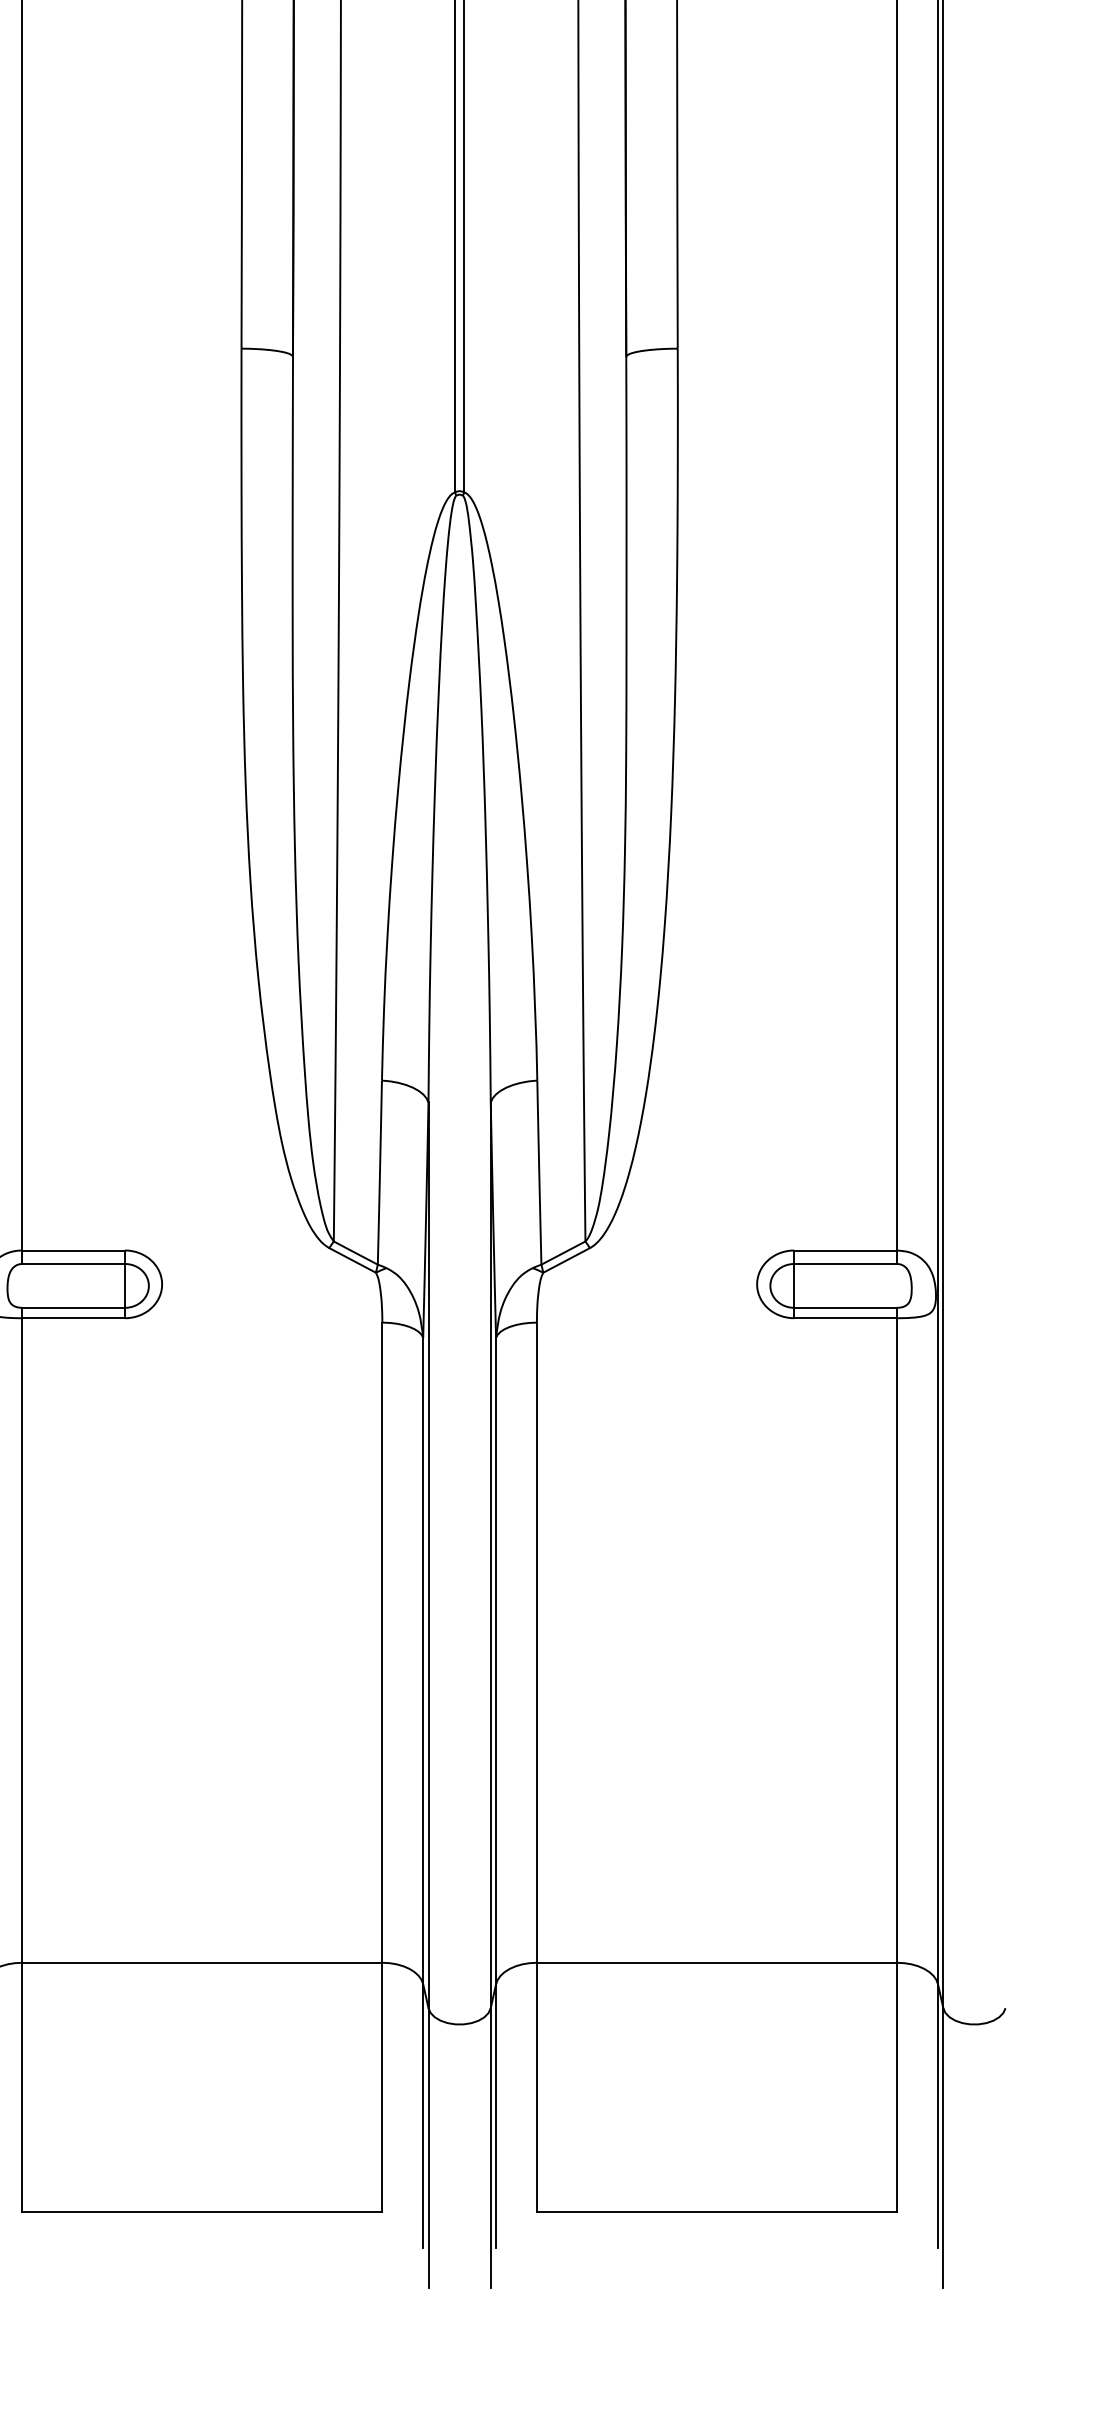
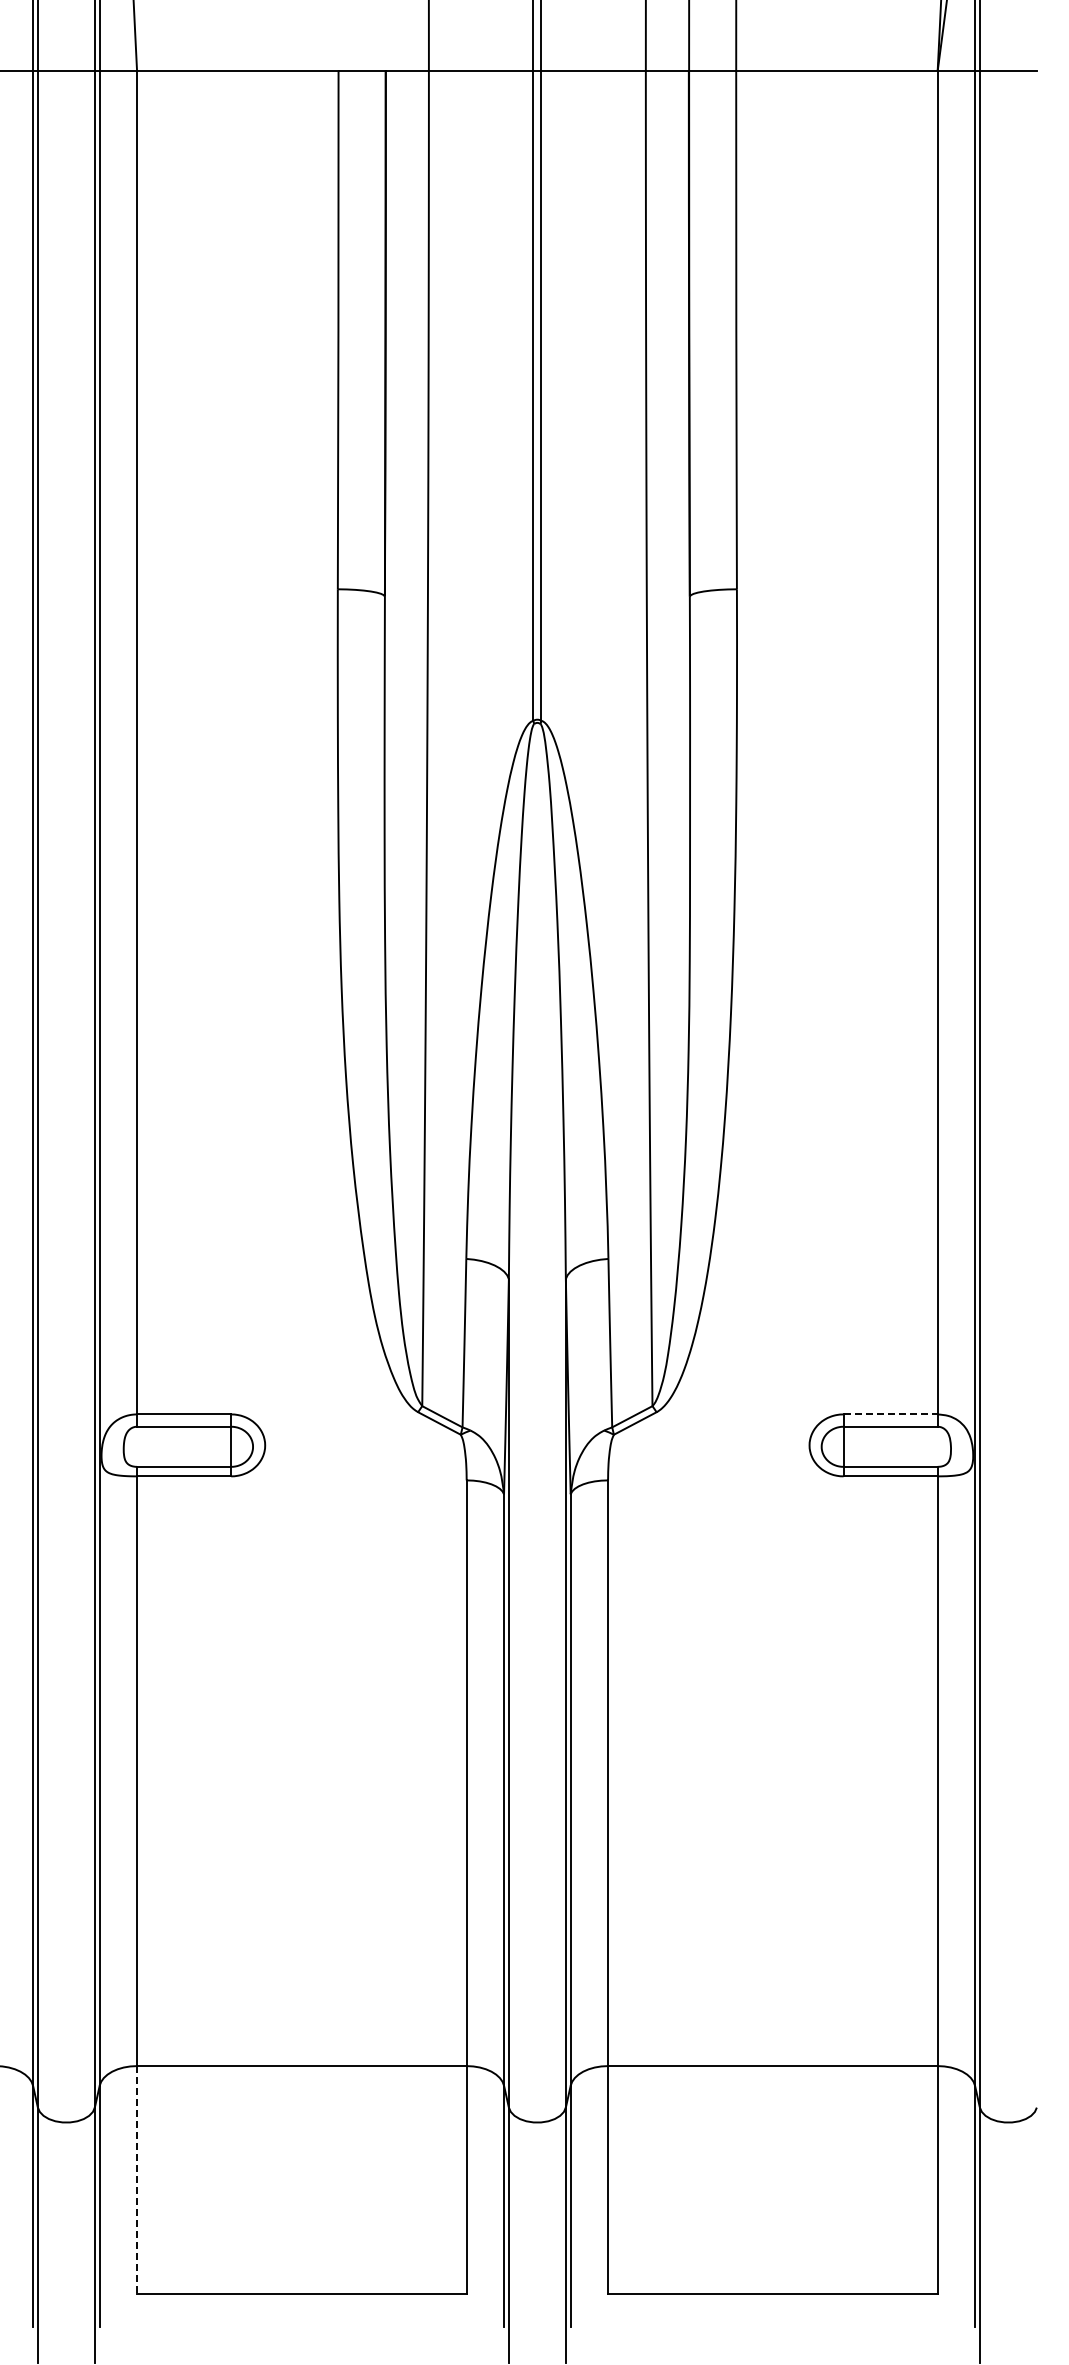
line: (846, 1250) -> (891, 1414), solid -> dashed
line: (22, 2087) -> (137, 2180), solid -> dashed

